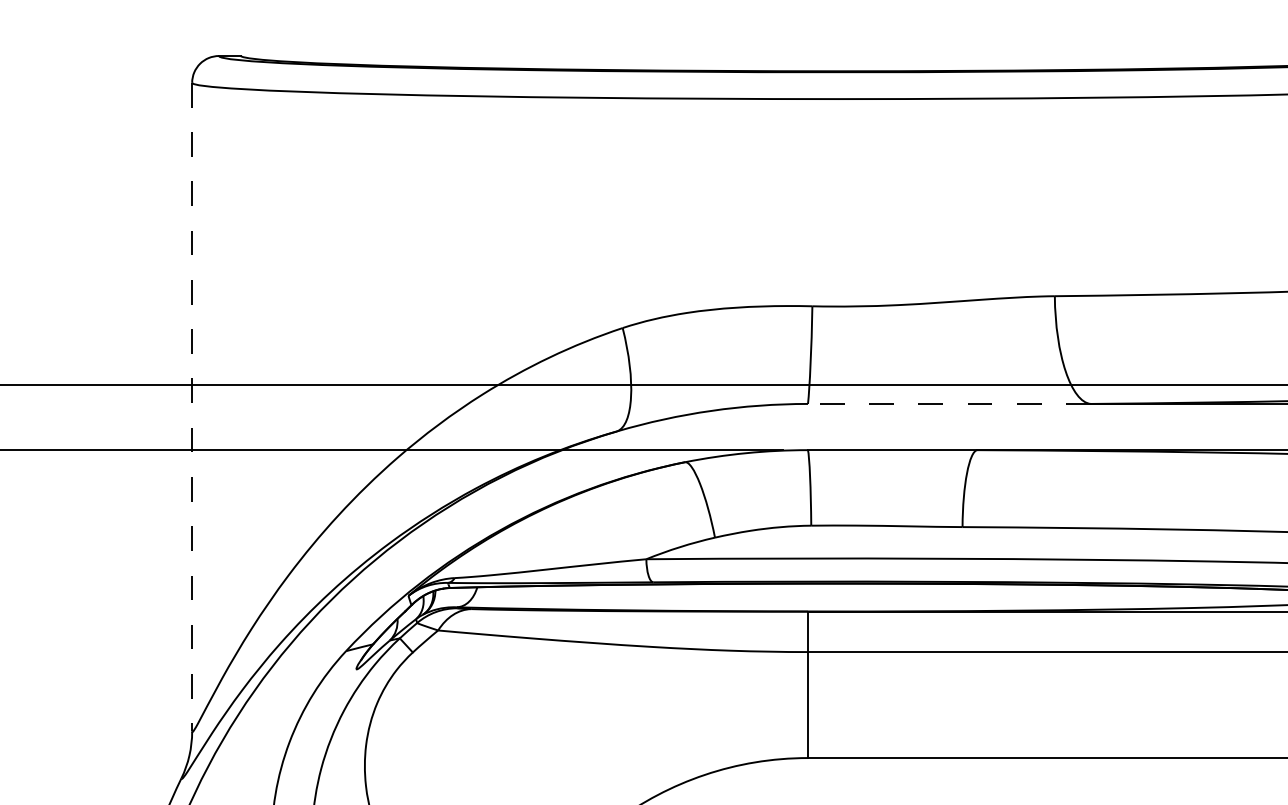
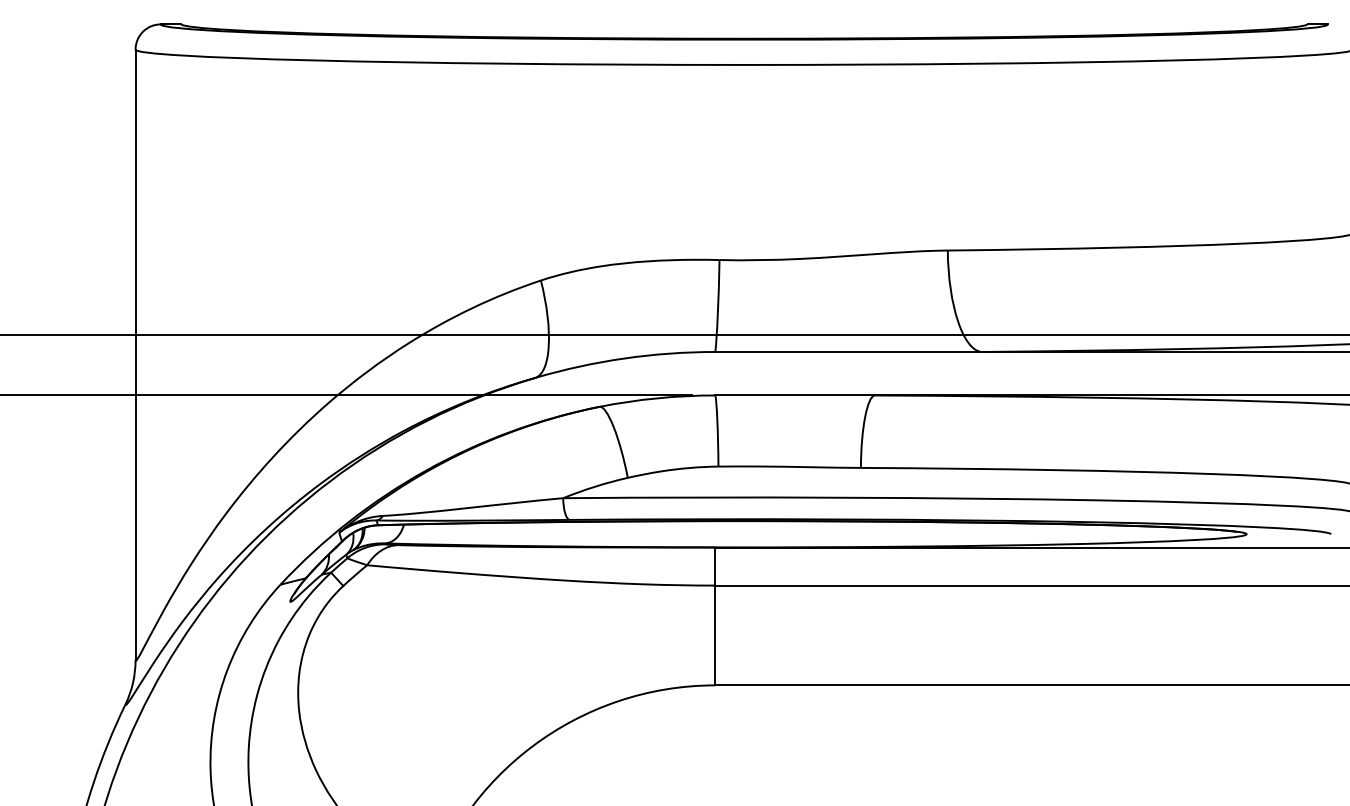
line: (949, 403) -> (848, 351), dashed -> solid
line: (192, 407) -> (135, 355), dashed -> solid

